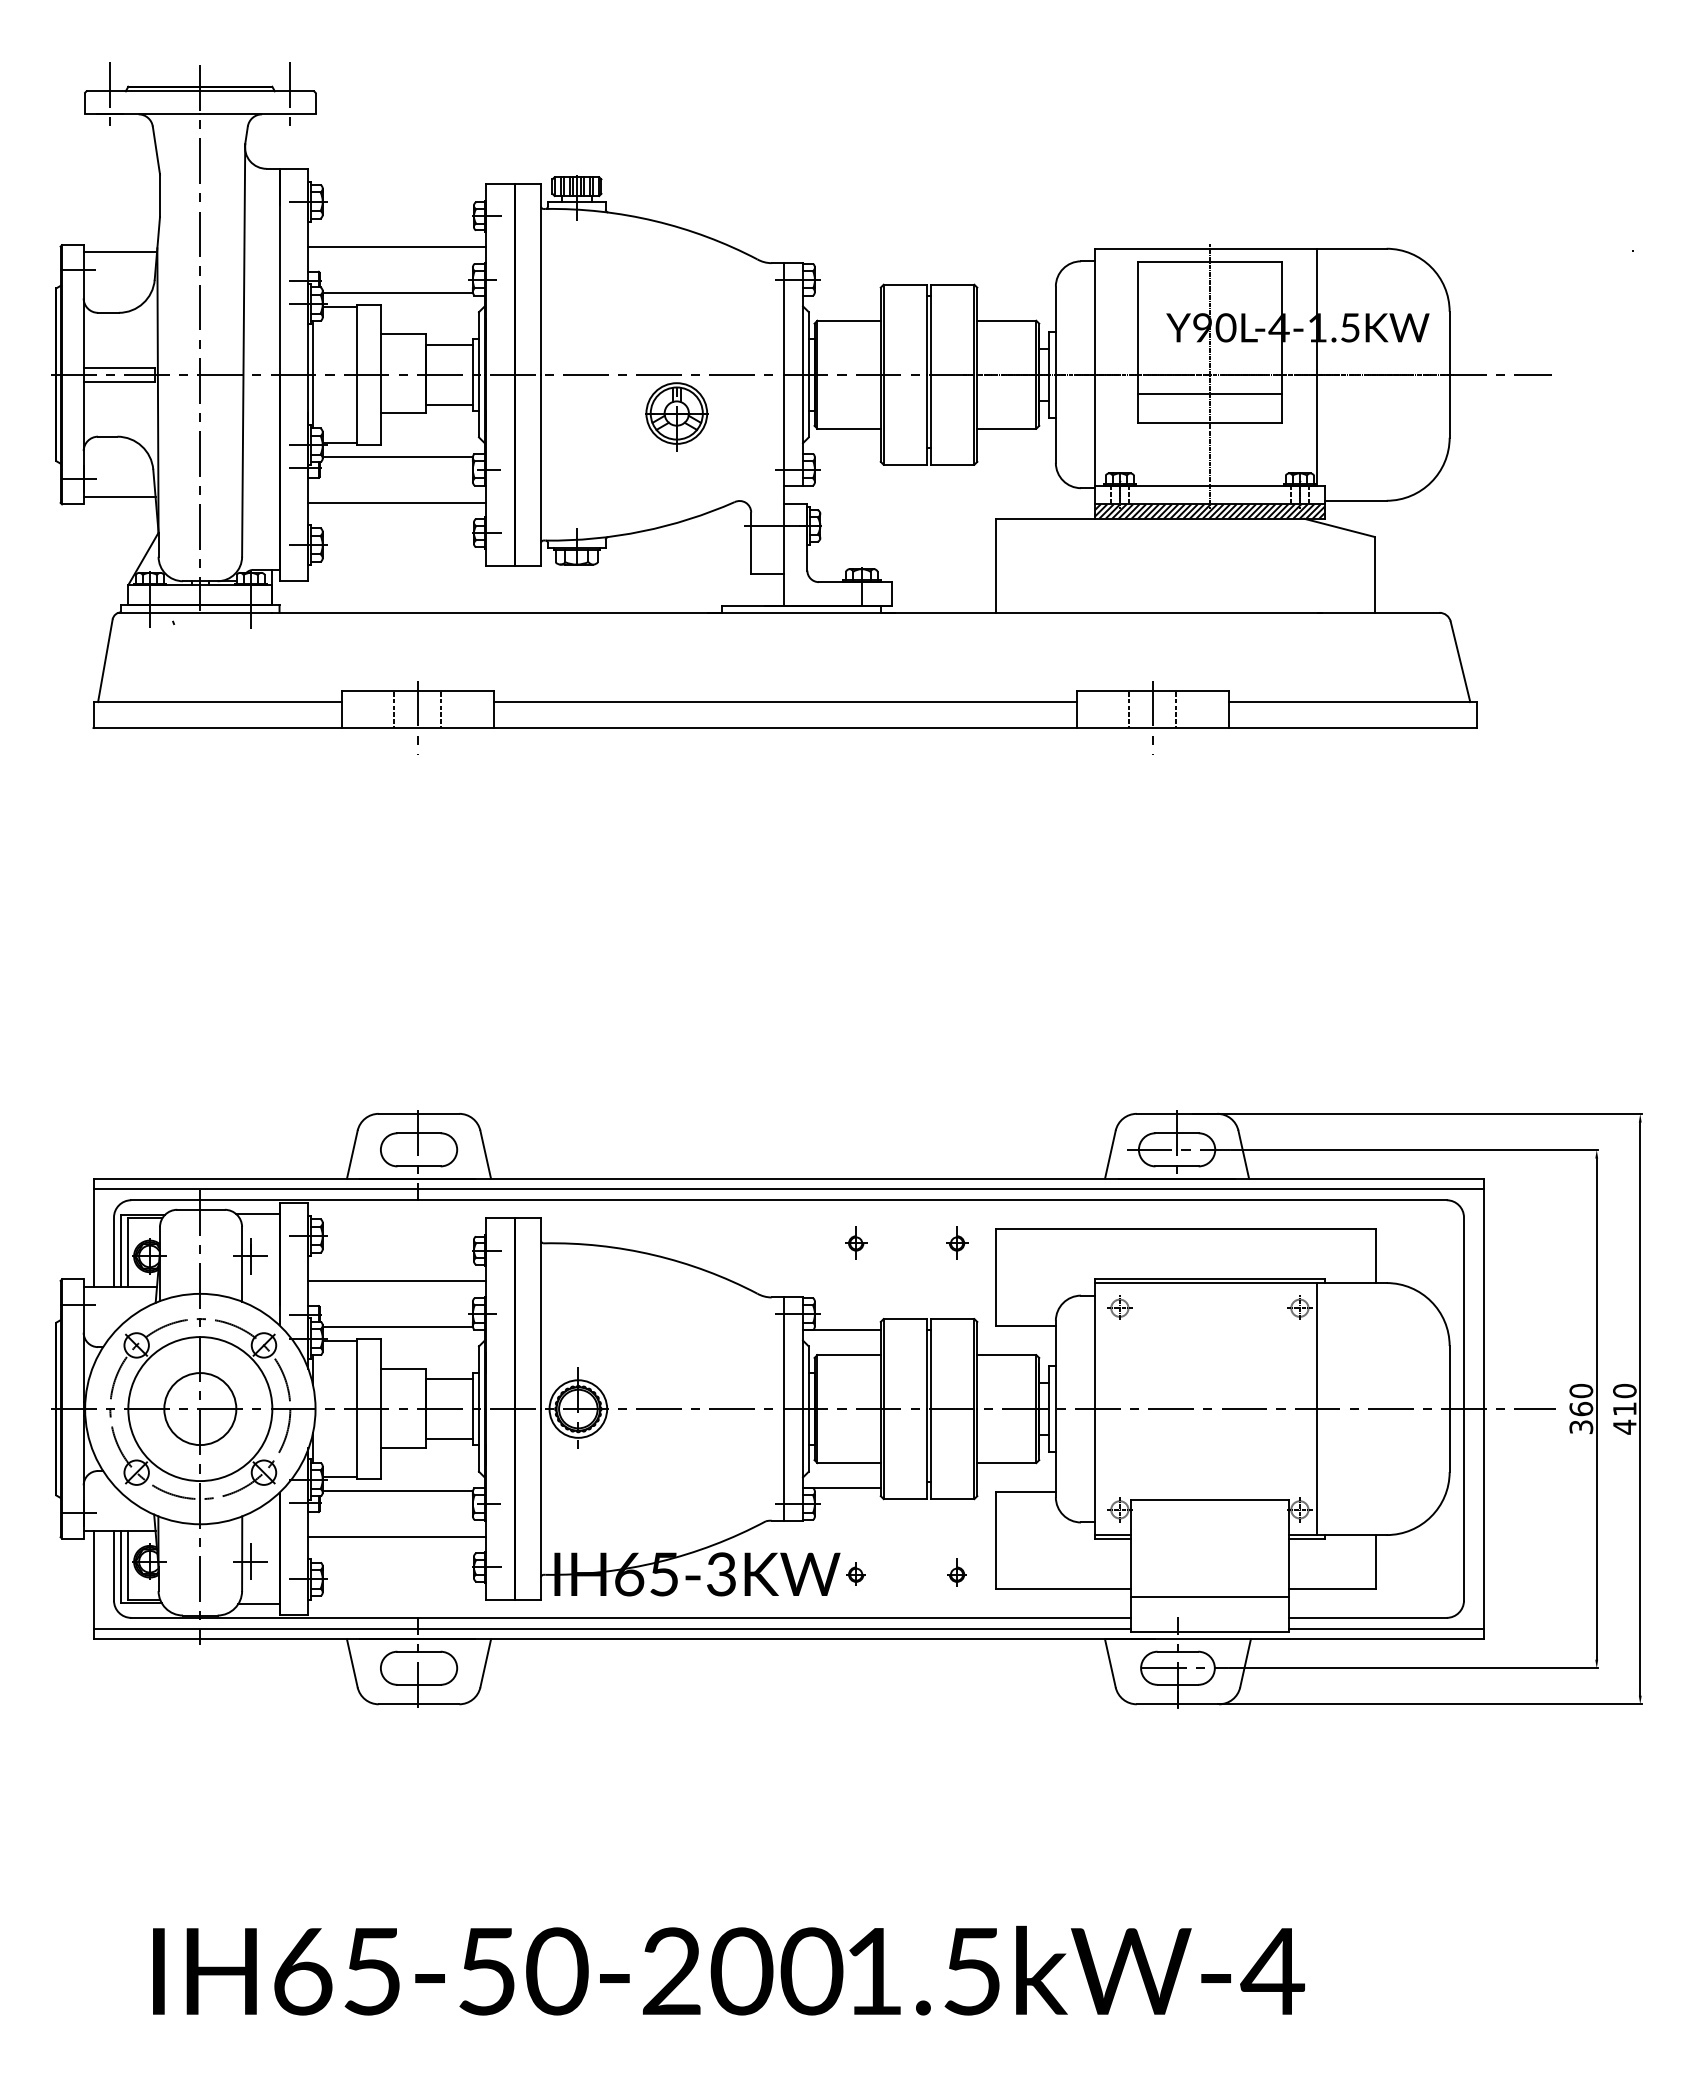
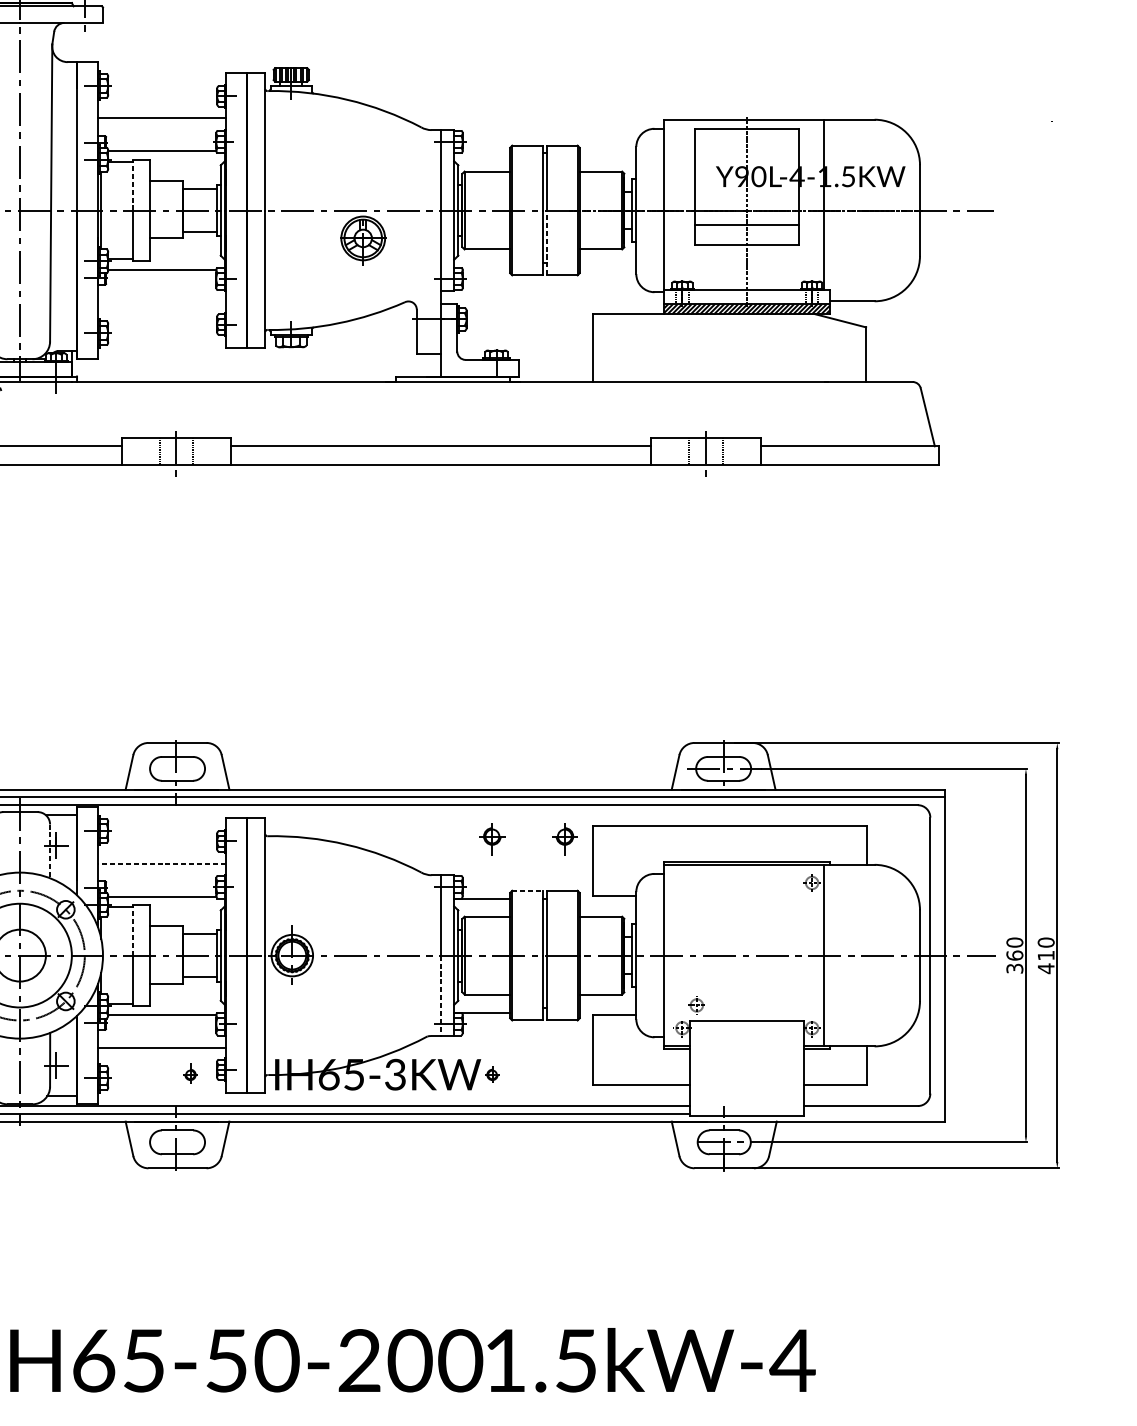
line: (357, 339) -> (133, 185), solid -> dashed
line: (931, 419) -> (546, 242), solid -> dashed
line: (397, 502) -> (162, 302), removed
part: (856, 1242) -> (492, 835), size x1.6
part: (957, 1242) -> (565, 835), size x1.6
line: (242, 1264) -> (50, 851), solid -> dashed
line: (397, 1281) -> (162, 863), solid -> dashed
part: (1119, 1307) -> (696, 1004), moved
line: (905, 1319) -> (527, 891), solid -> dashed
line: (357, 1374) -> (133, 930), solid -> dashed
line: (784, 1464) -> (440, 995), solid -> dashed
part: (956, 1572) -> (190, 1073), moved
line: (1209, 1596) -> (747, 1090), removed
line: (1386, 1628) -> (874, 1113), removed

